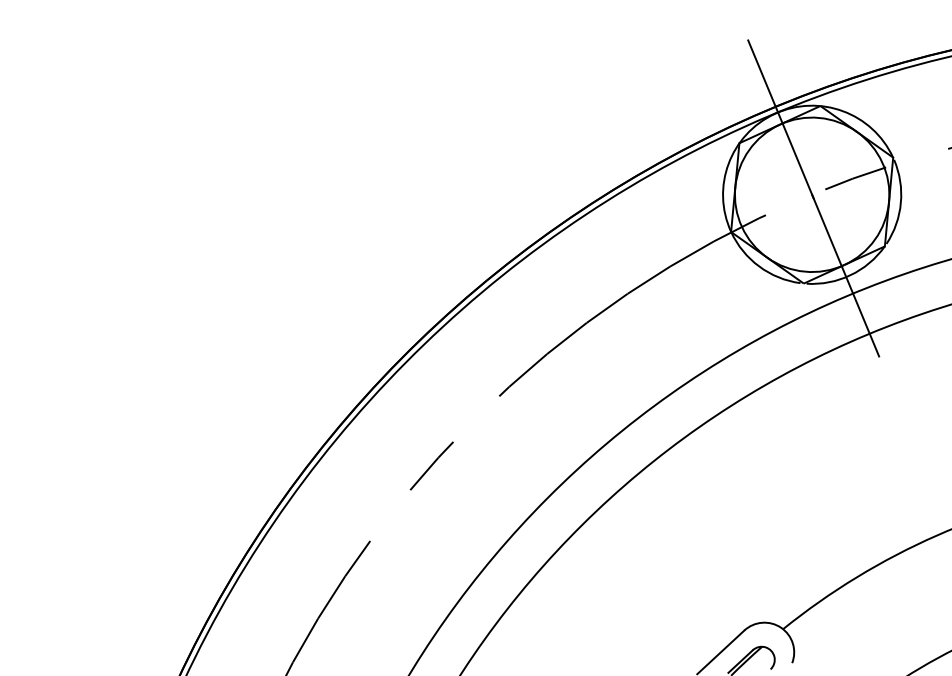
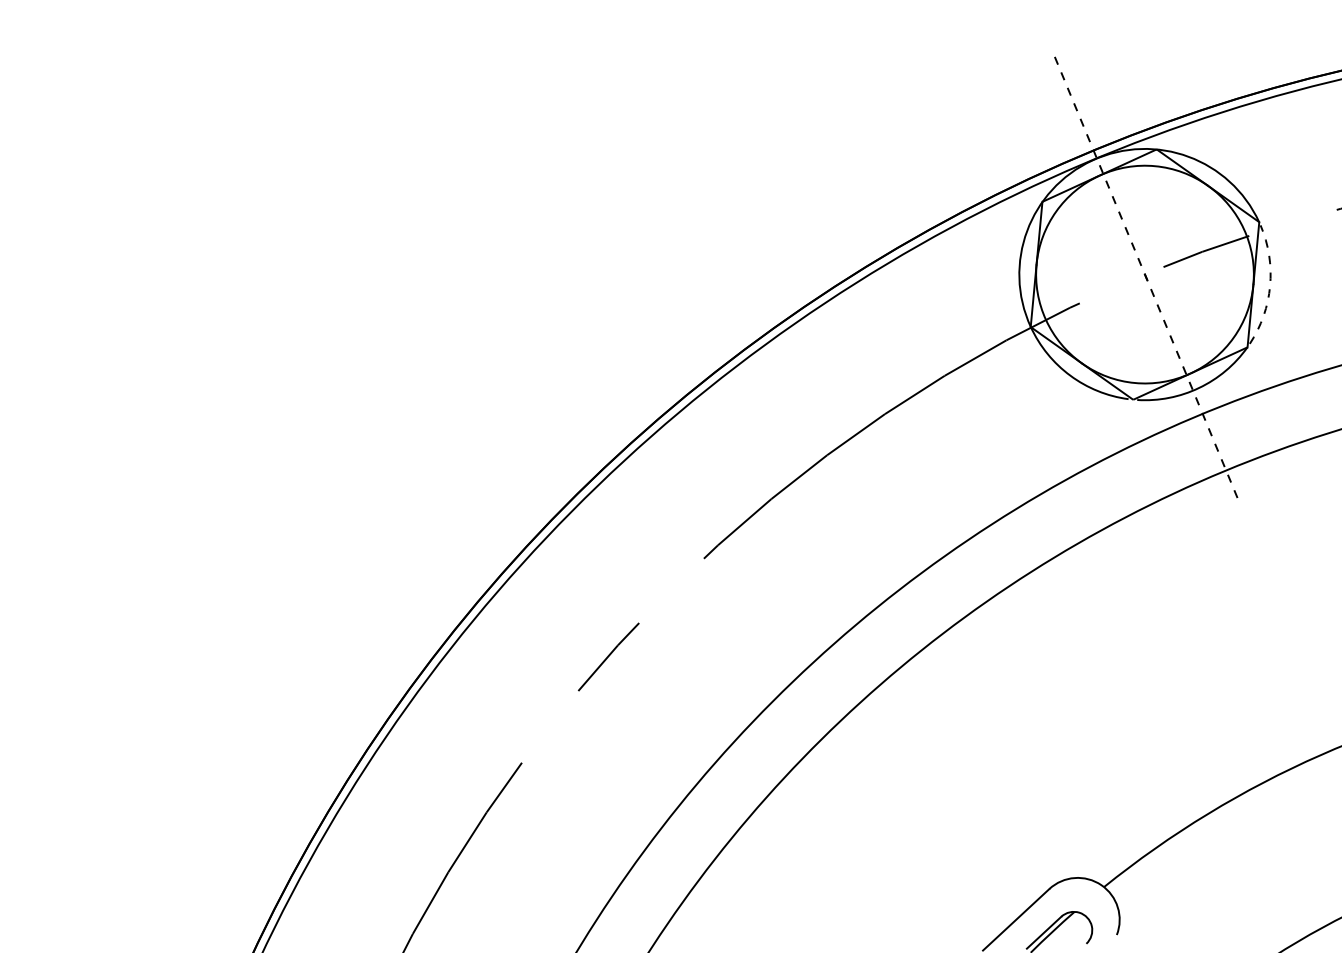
line: (813, 198) -> (1147, 280), solid -> dashed
arc: (901, 202) -> (1270, 285), solid -> dashed

